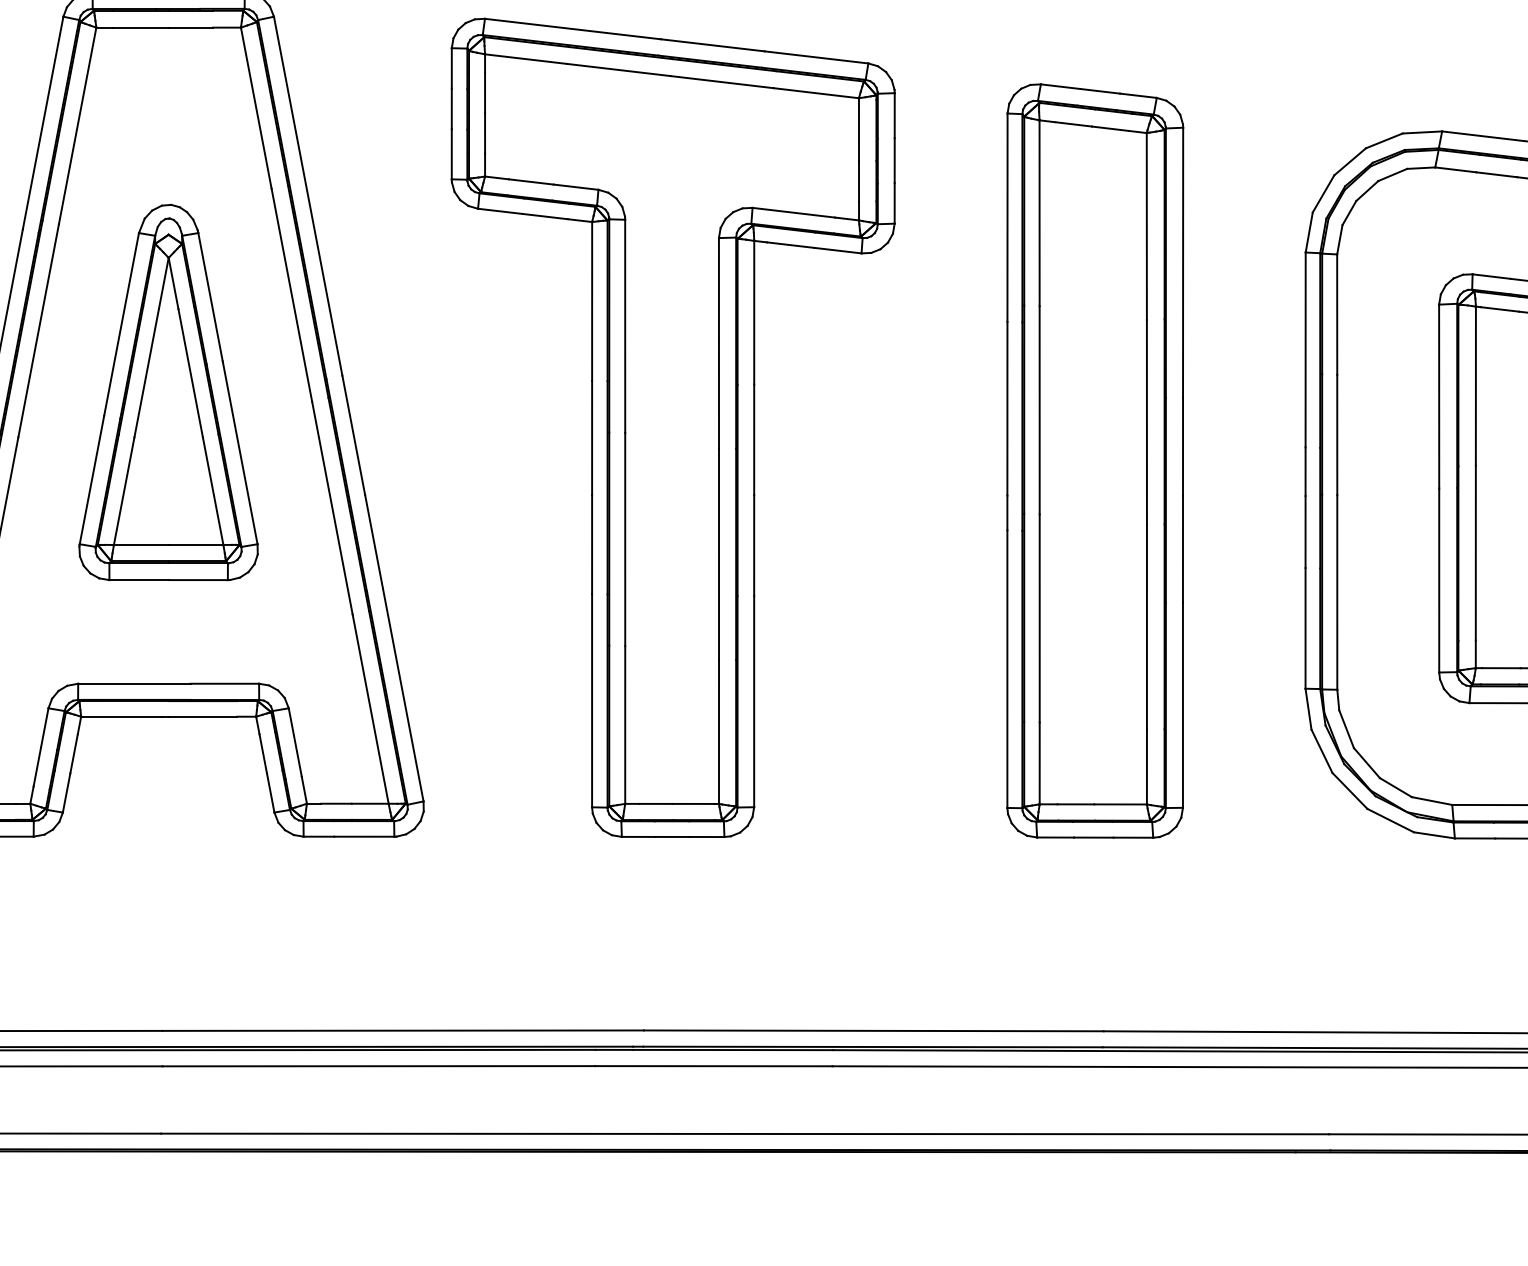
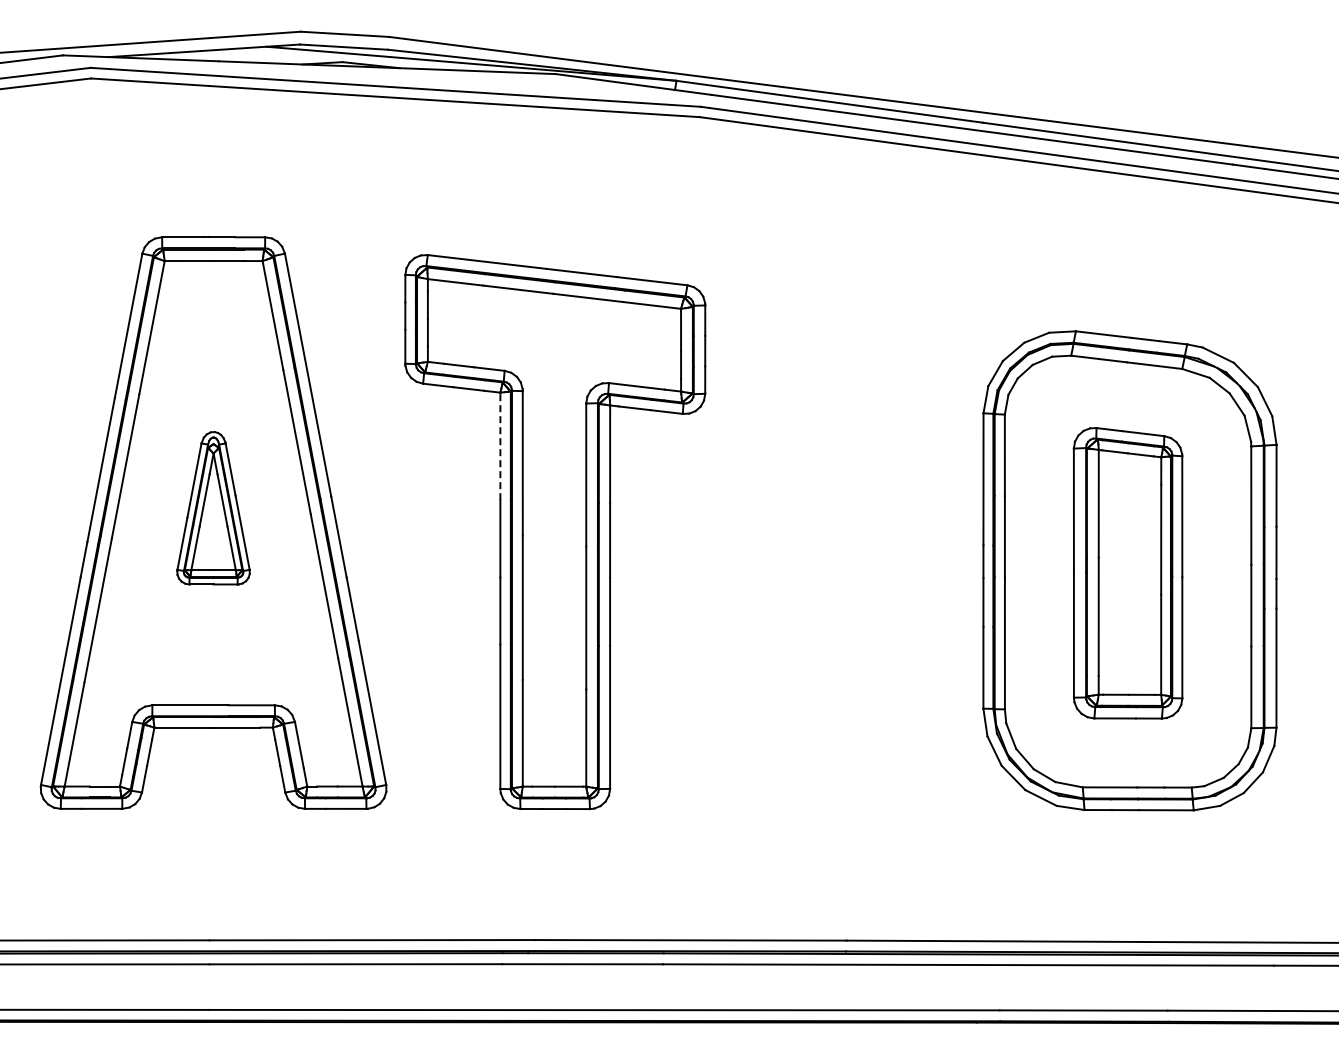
line: (592, 301) -> (500, 446), solid -> dashed
part: (168, 393) -> (213, 508), size x0.6
part: (1094, 461) -> (840, 554), removed

